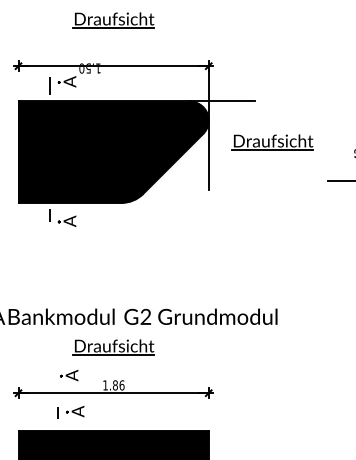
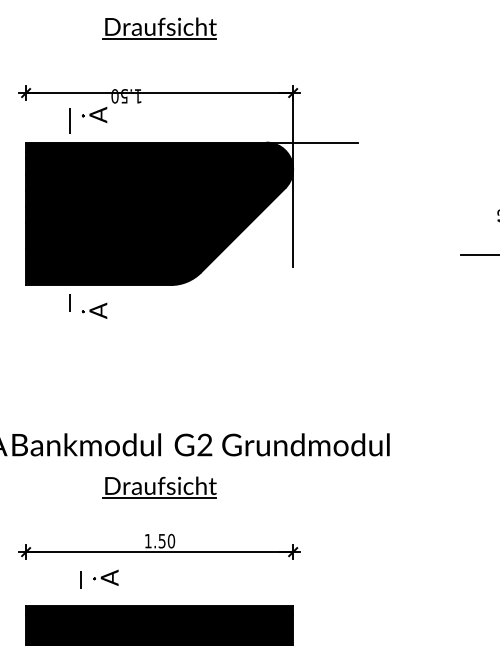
part: (272, 142) -> (382, 200), removed
part: (69, 375) -> (97, 527), removed
text: (118, 385) -> (166, 541), 1.86 -> 1.50

